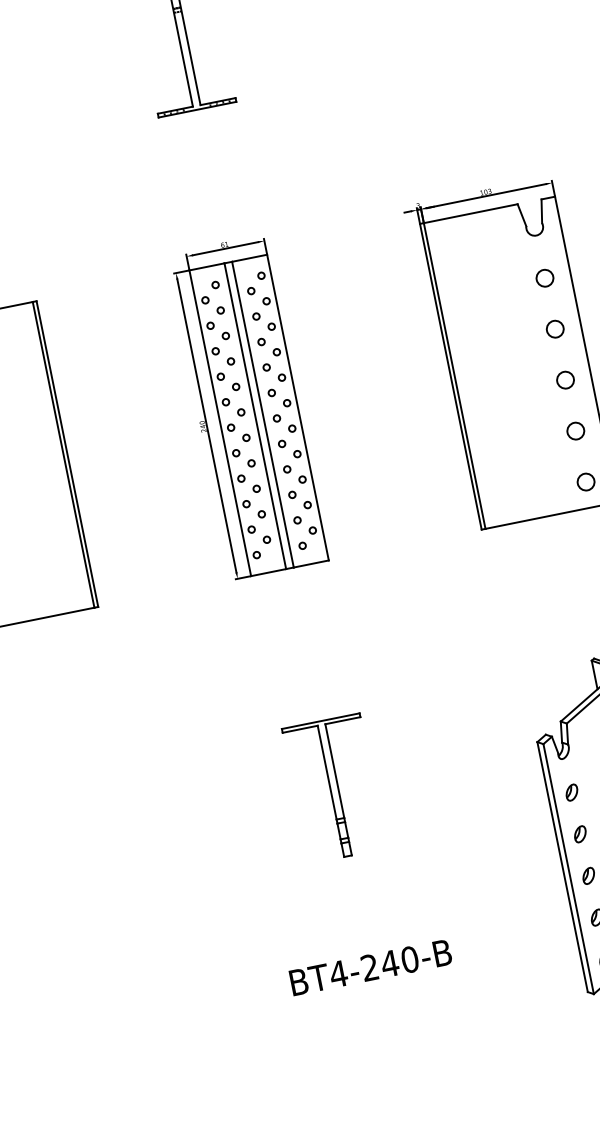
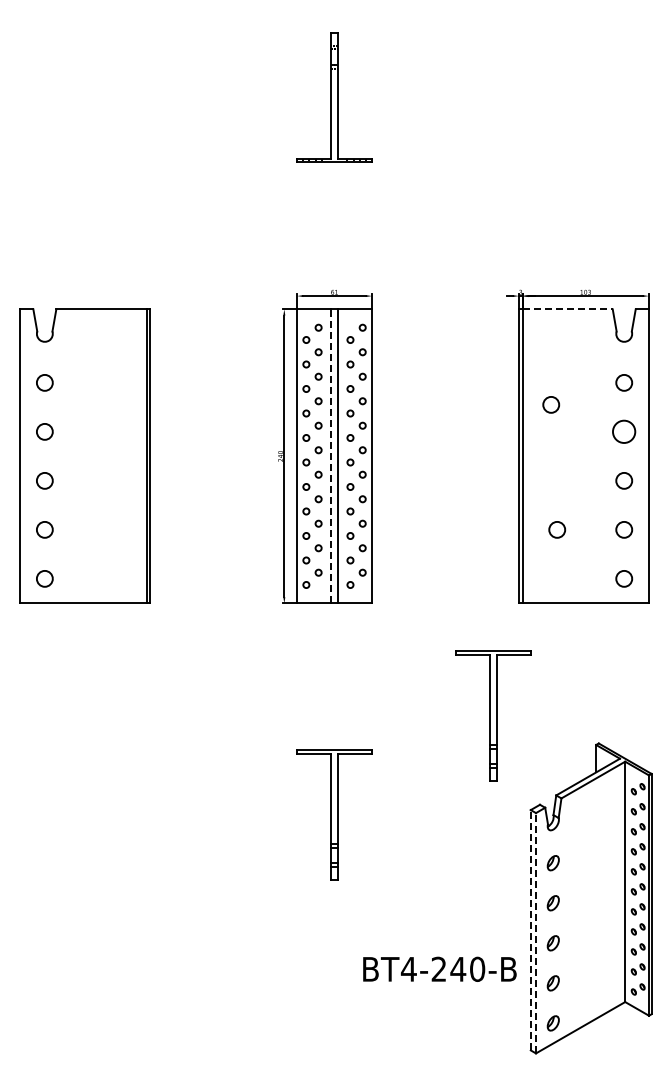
line: (471, 213) -> (568, 309), solid -> dashed
circle: (473, 315) -> (551, 404), added
circle: (555, 328) -> (624, 431), size x1.4
line: (254, 416) -> (330, 456), solid -> dashed
circle: (506, 444) -> (557, 529), added
part: (478, 651) -> (493, 715), added
line: (562, 866) -> (530, 929), solid -> dashed
line: (569, 868) -> (536, 932), solid -> dashed
text: (370, 966) -> (439, 968), moved

